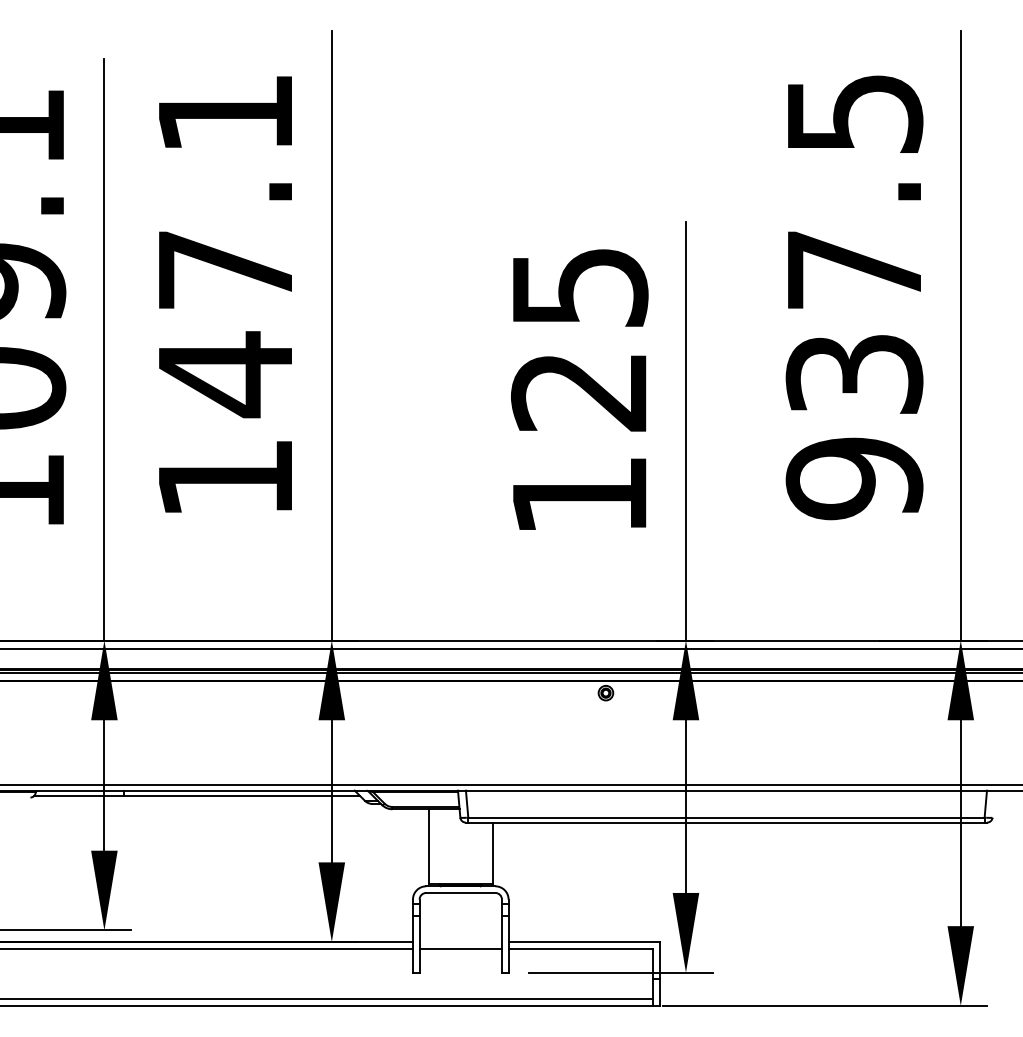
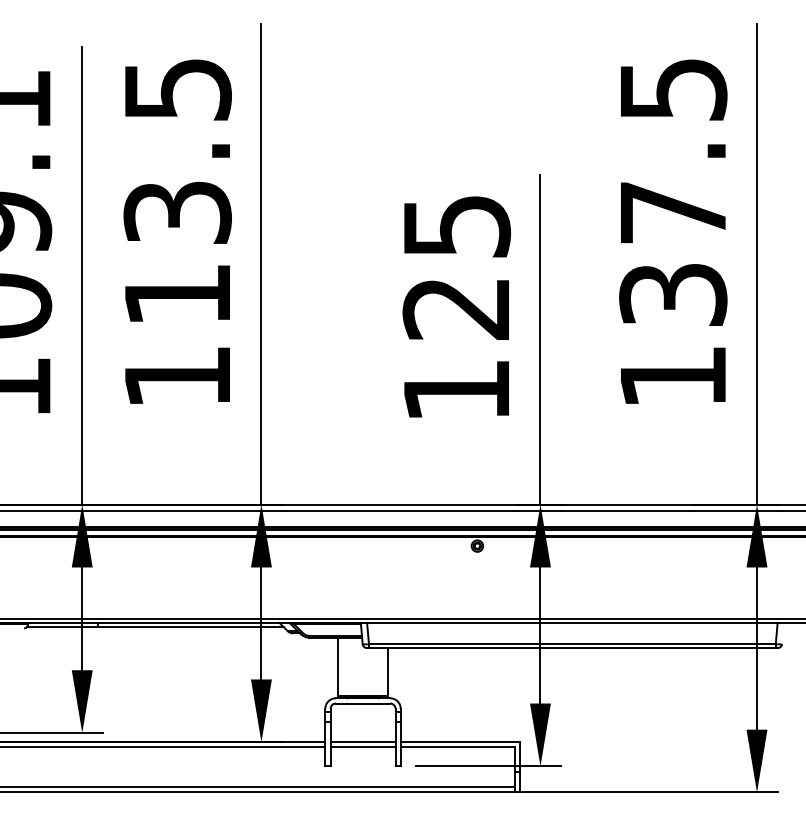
text: (225, 246) -> (177, 194), 147.1 -> 113.5
text: (854, 479) -> (673, 377), 937.5 -> 137.5
line: (460, 942) -> (362, 742), added

